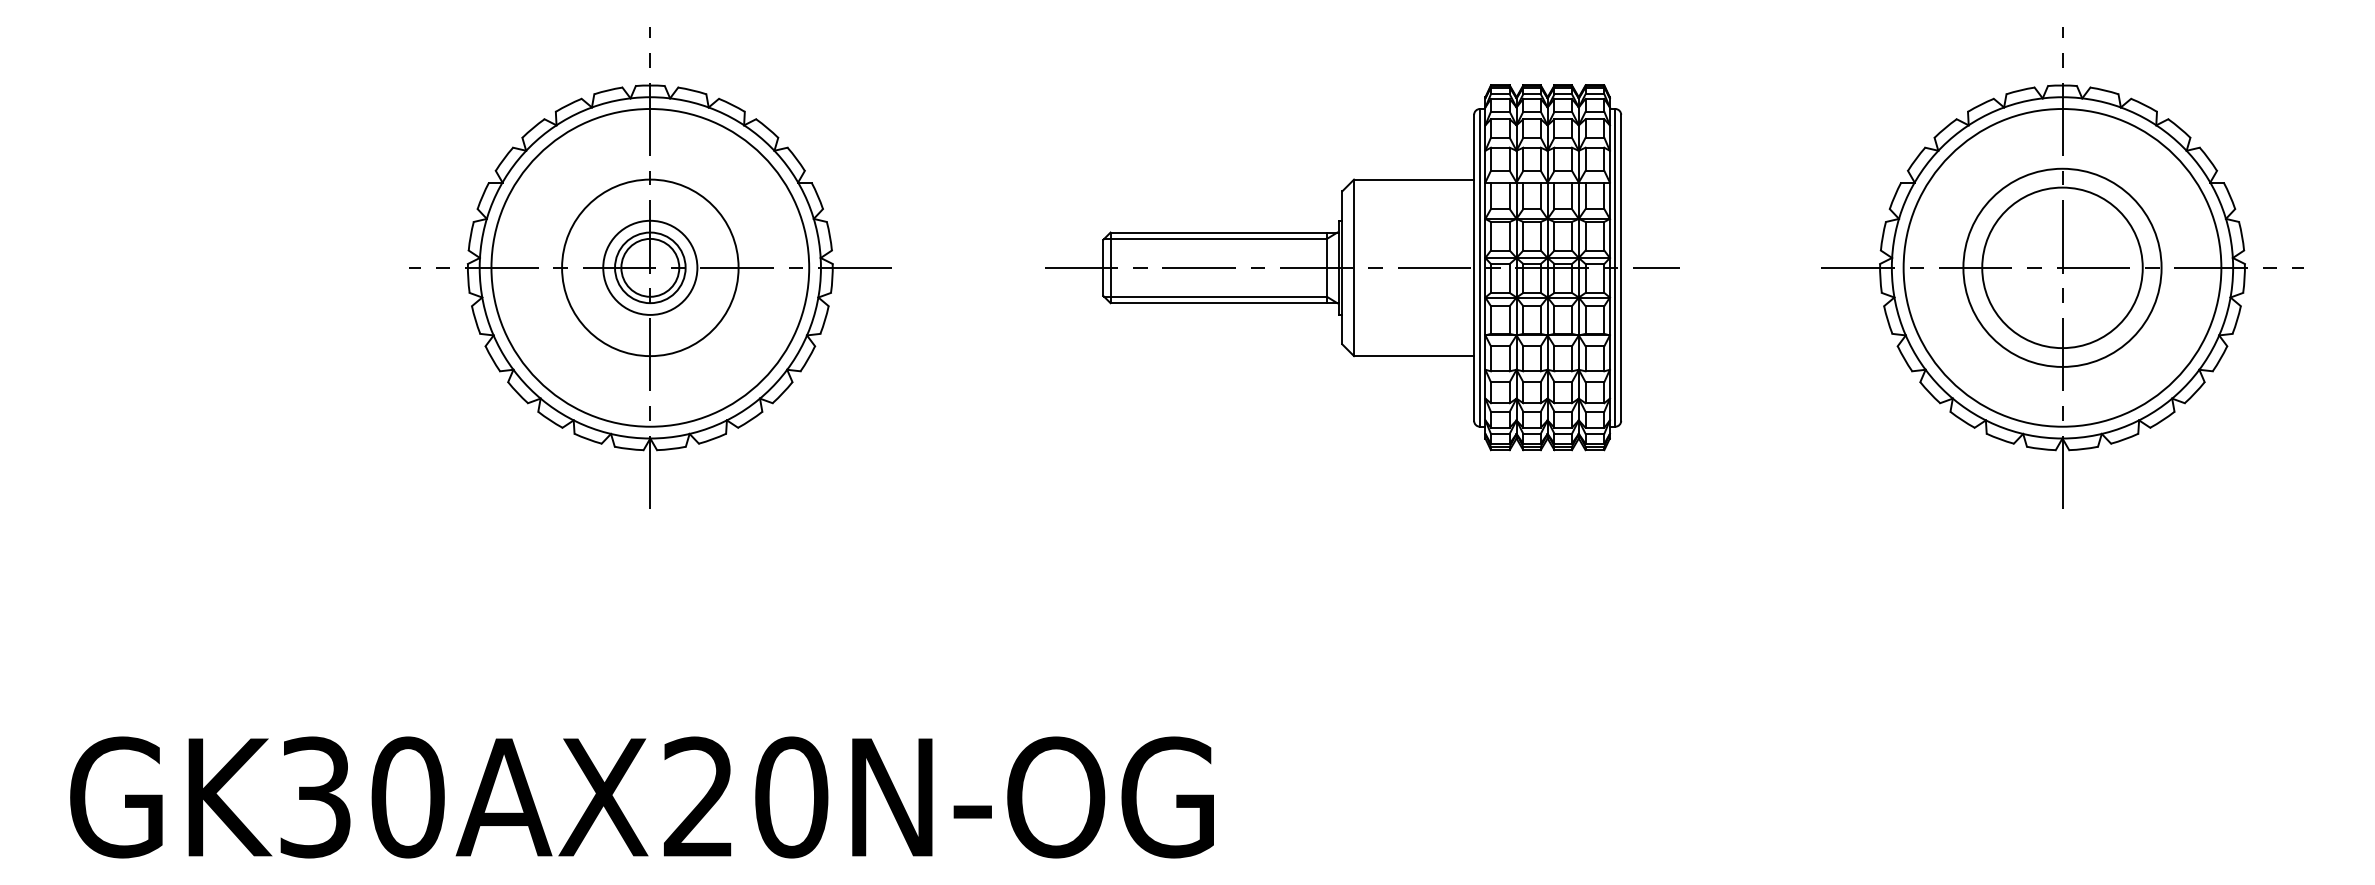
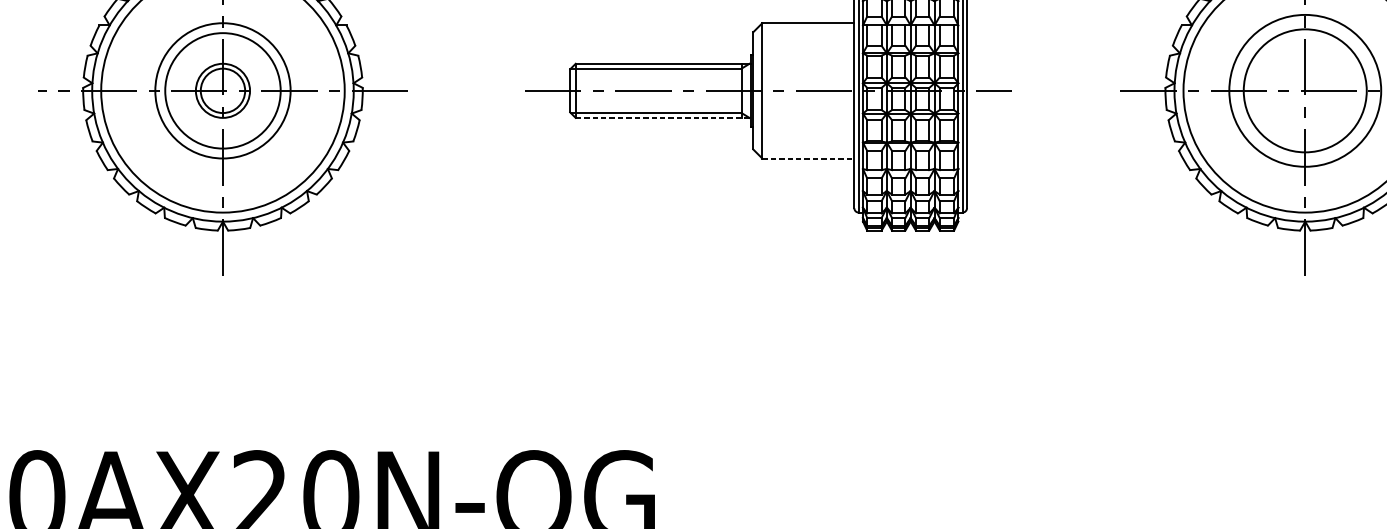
circle: (650, 267) -> (223, 90), size x1.6
line: (1225, 303) -> (663, 118), solid -> dashed
line: (1414, 356) -> (808, 158), solid -> dashed

